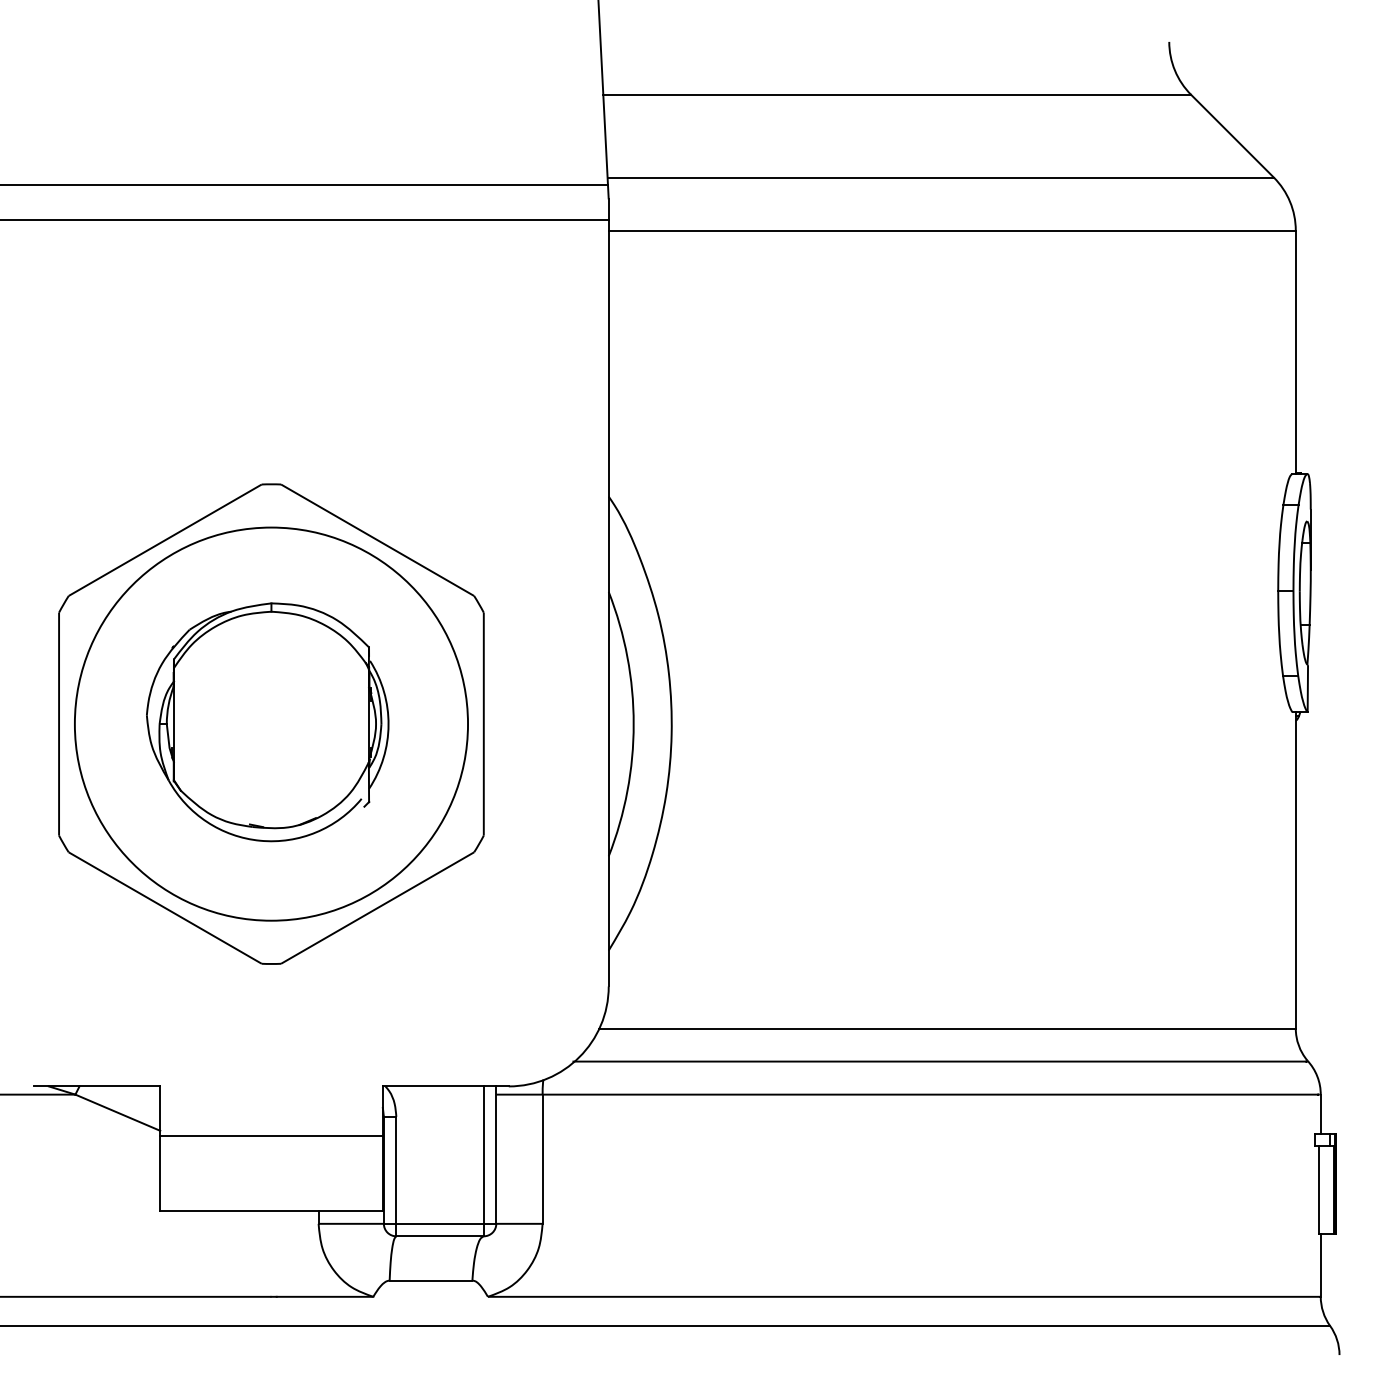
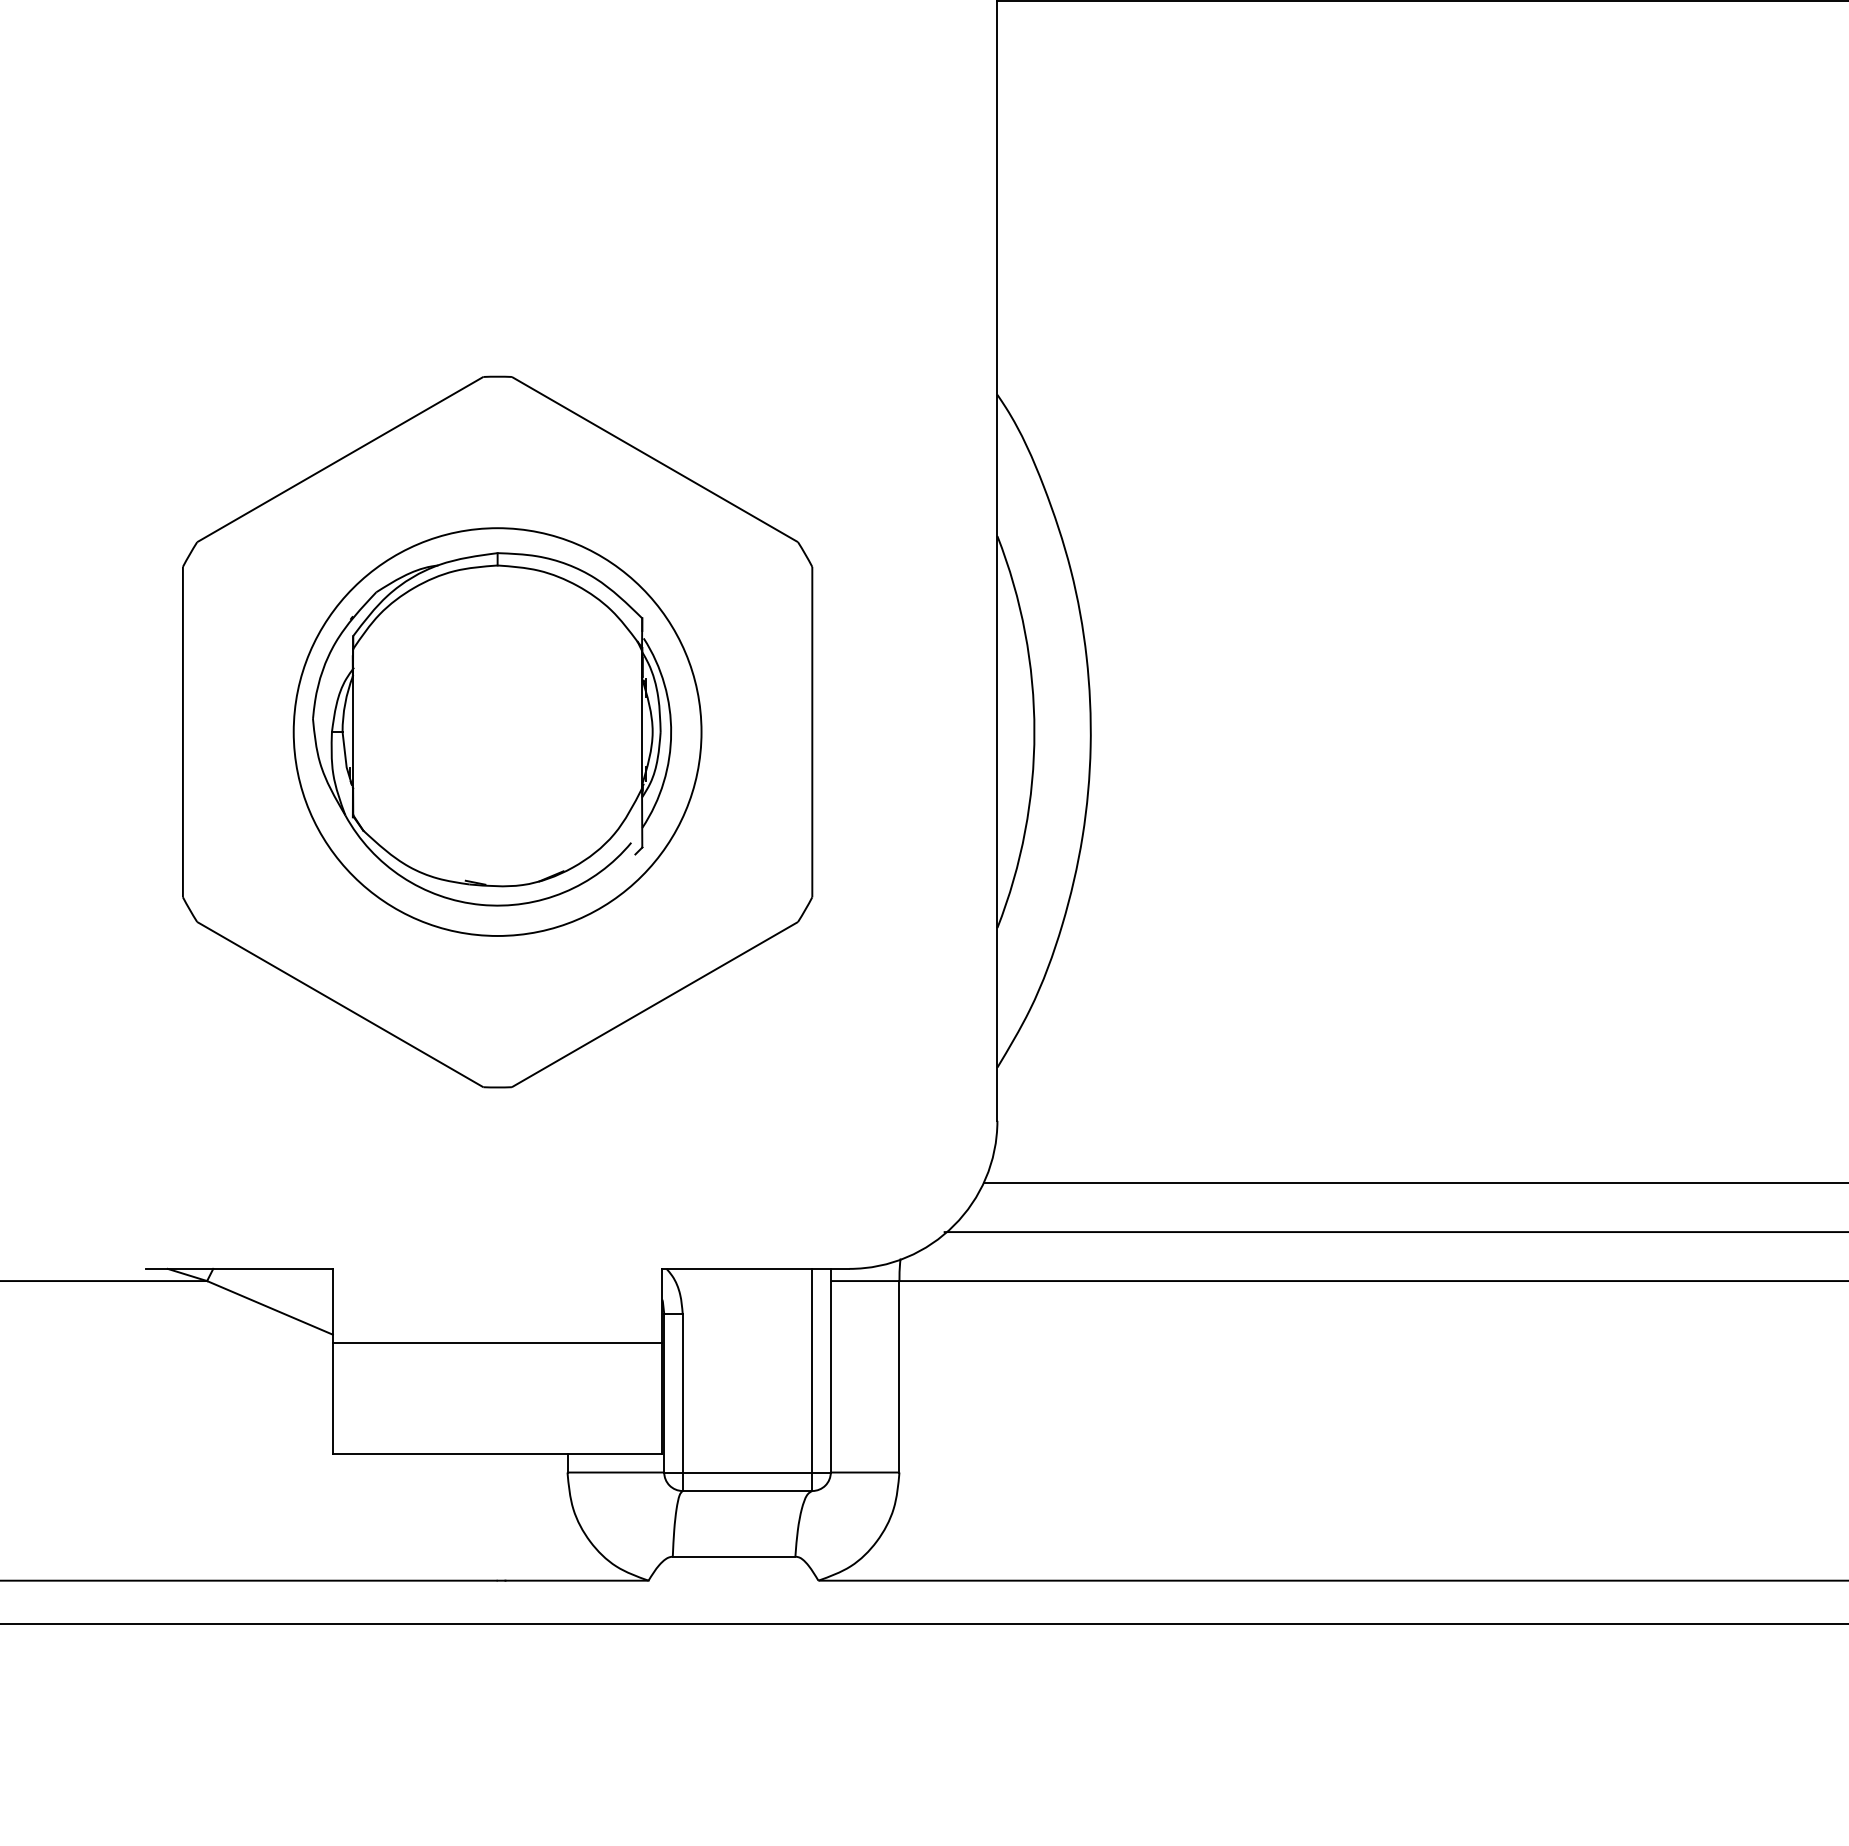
circle: (271, 723) -> (497, 731), size x0.7

